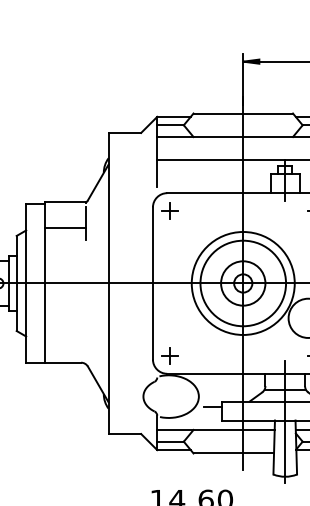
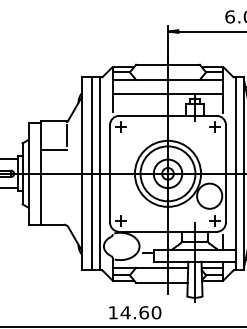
line: (64, 228) -> (53, 150), moved
line: (124, 282) -> (91, 173), added
line: (136, 282) -> (99, 173), added

